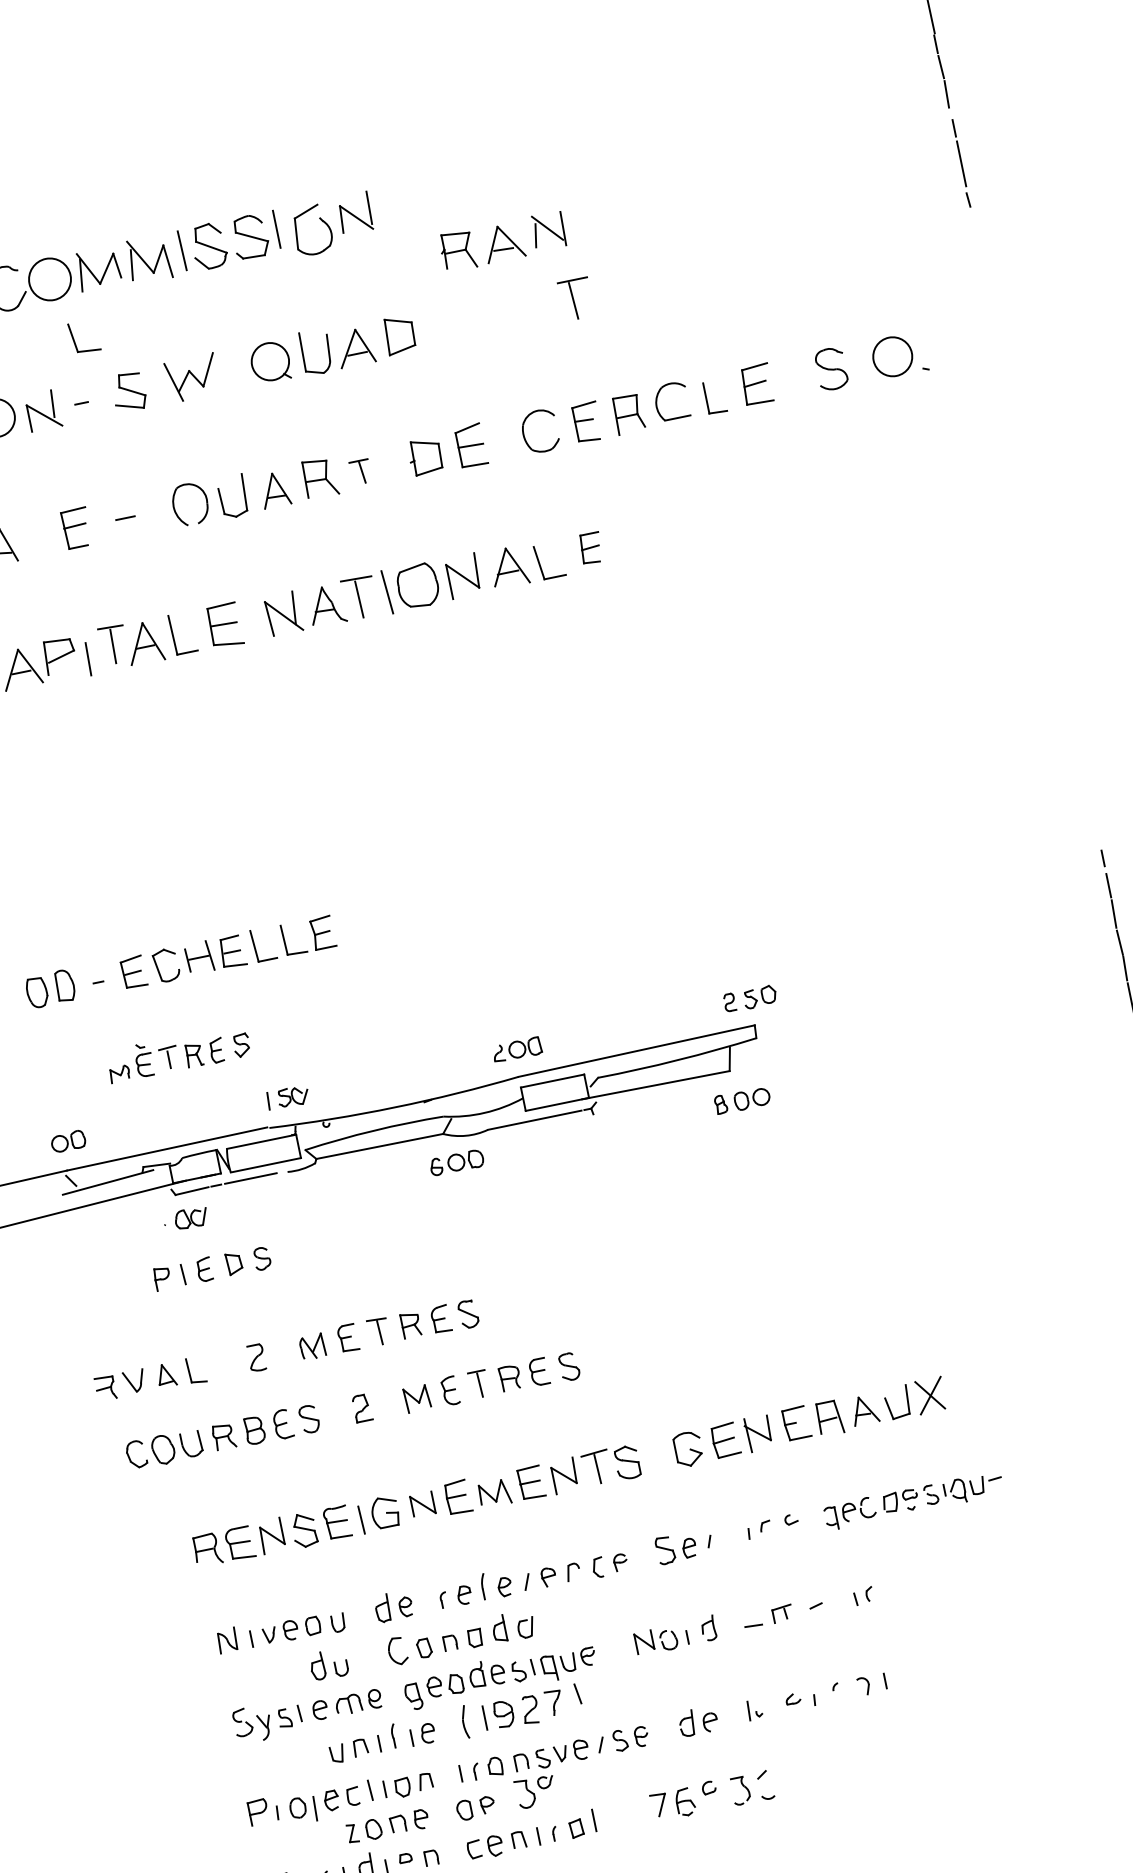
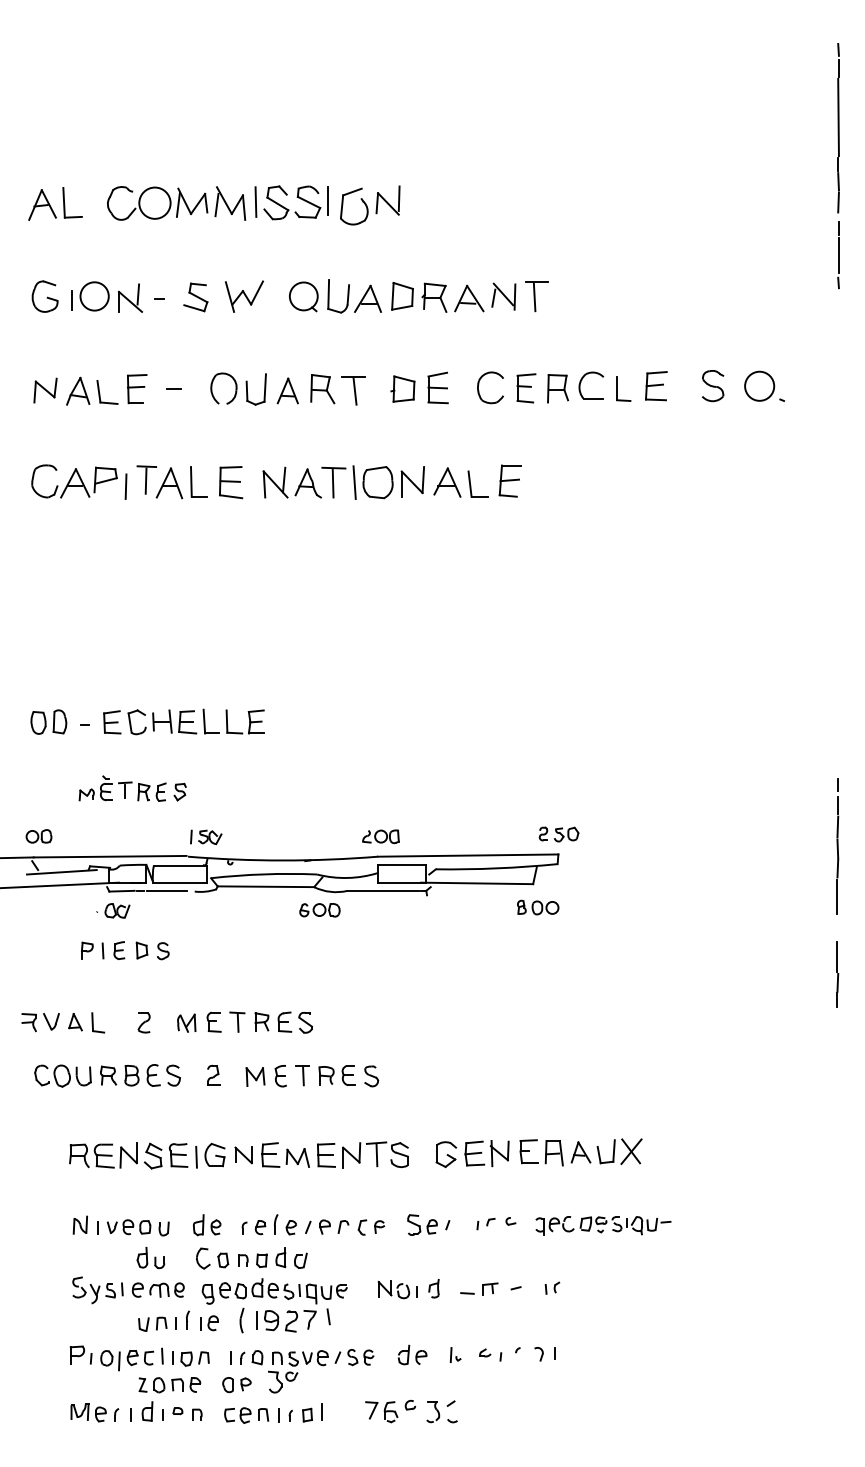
part: (502, 241) -> (468, 297), moved
part: (75, 340) -> (100, 393), moved
part: (360, 471) -> (353, 390), size x1.67
part: (589, 547) -> (509, 480), size x1.43

